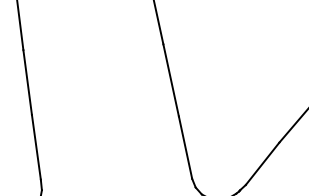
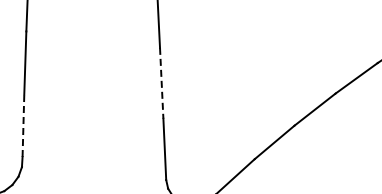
line: (170, 80) -> (161, 83), solid -> dashed
line: (36, 147) -> (23, 125), solid -> dashed

